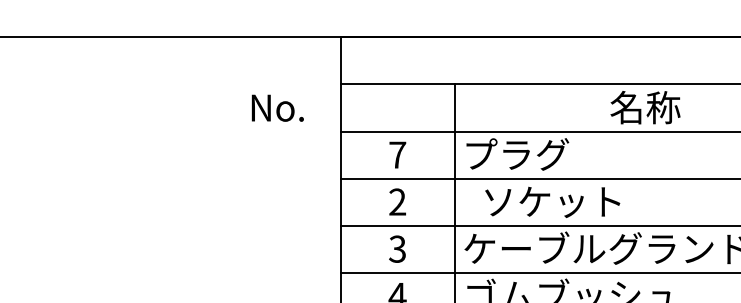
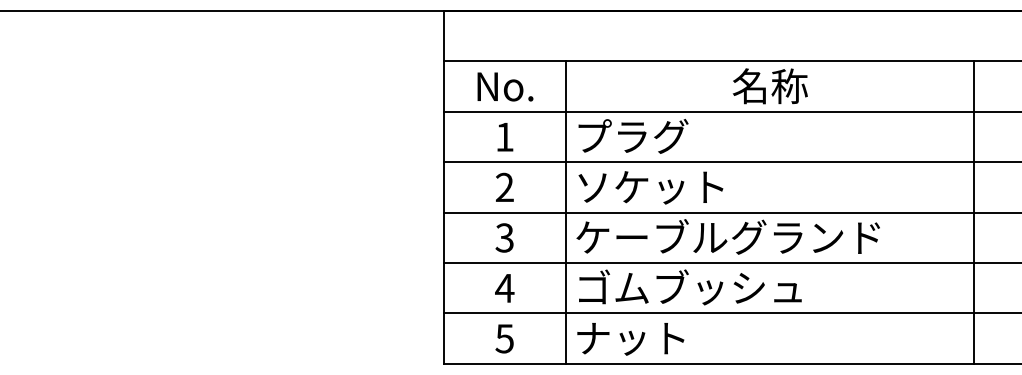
text: (277, 107) -> (505, 86), moved
text: (397, 155) -> (504, 137), 7 -> 1
text: (552, 202) -> (650, 187), moved

